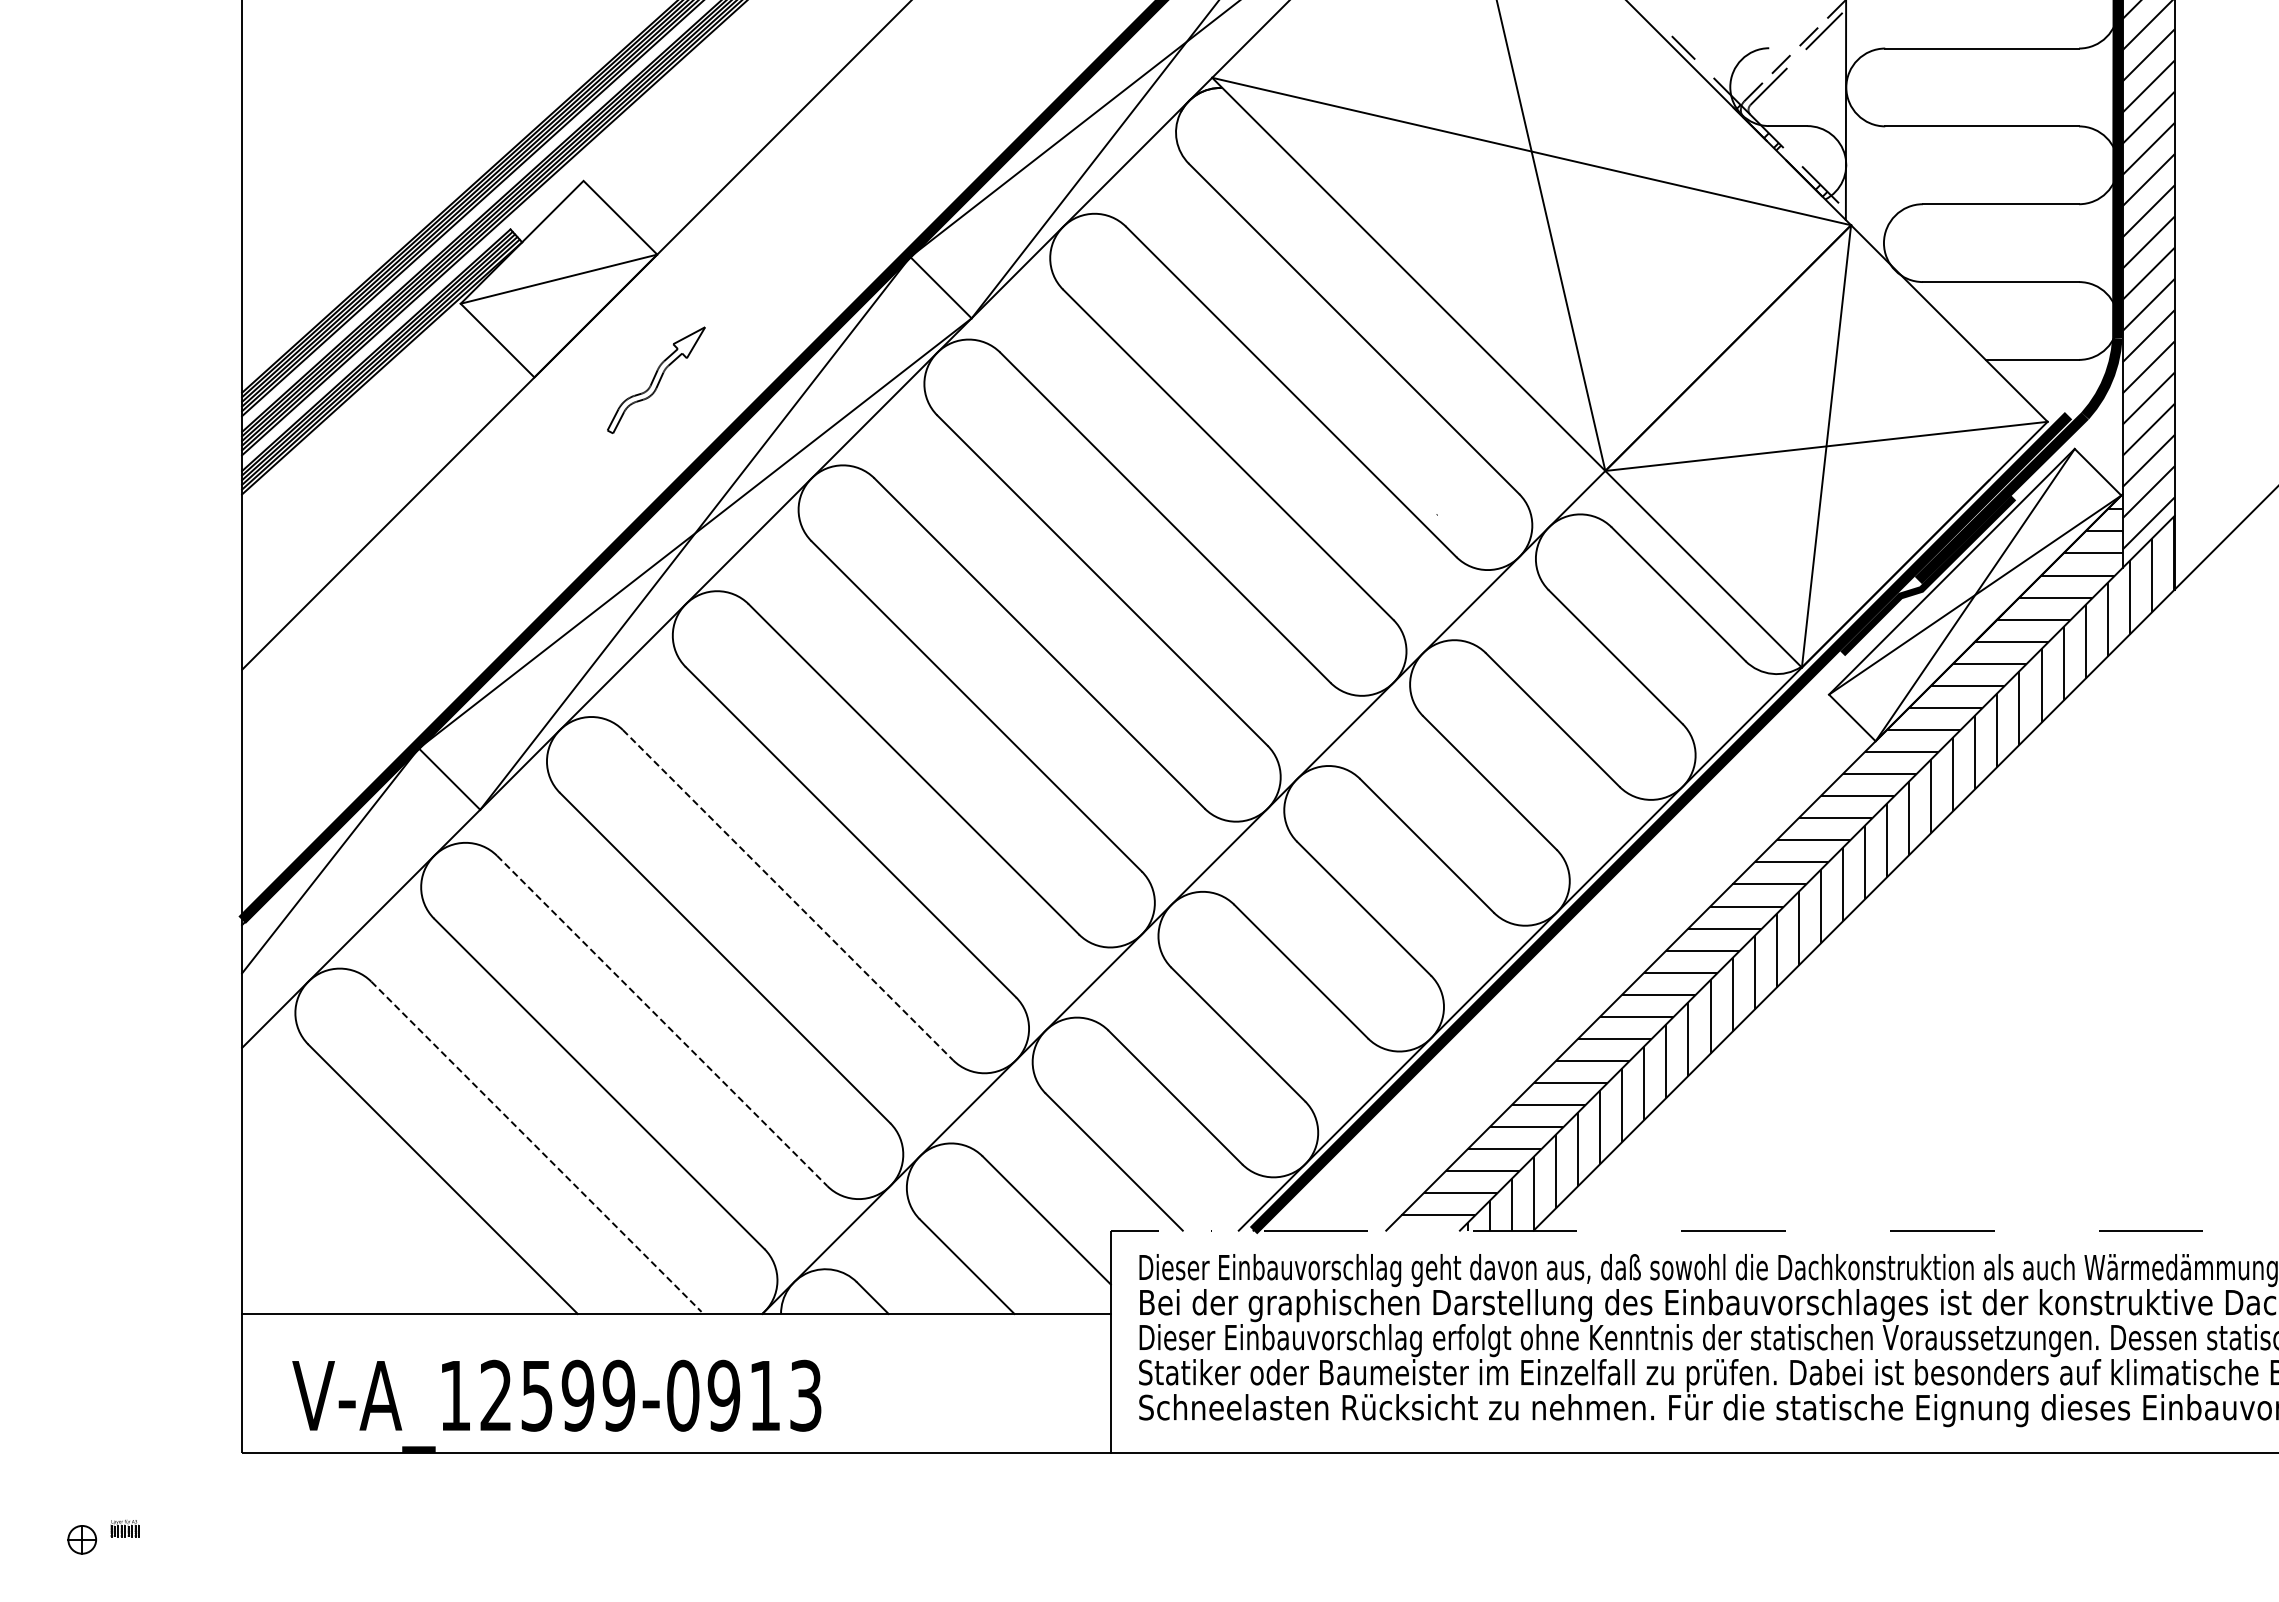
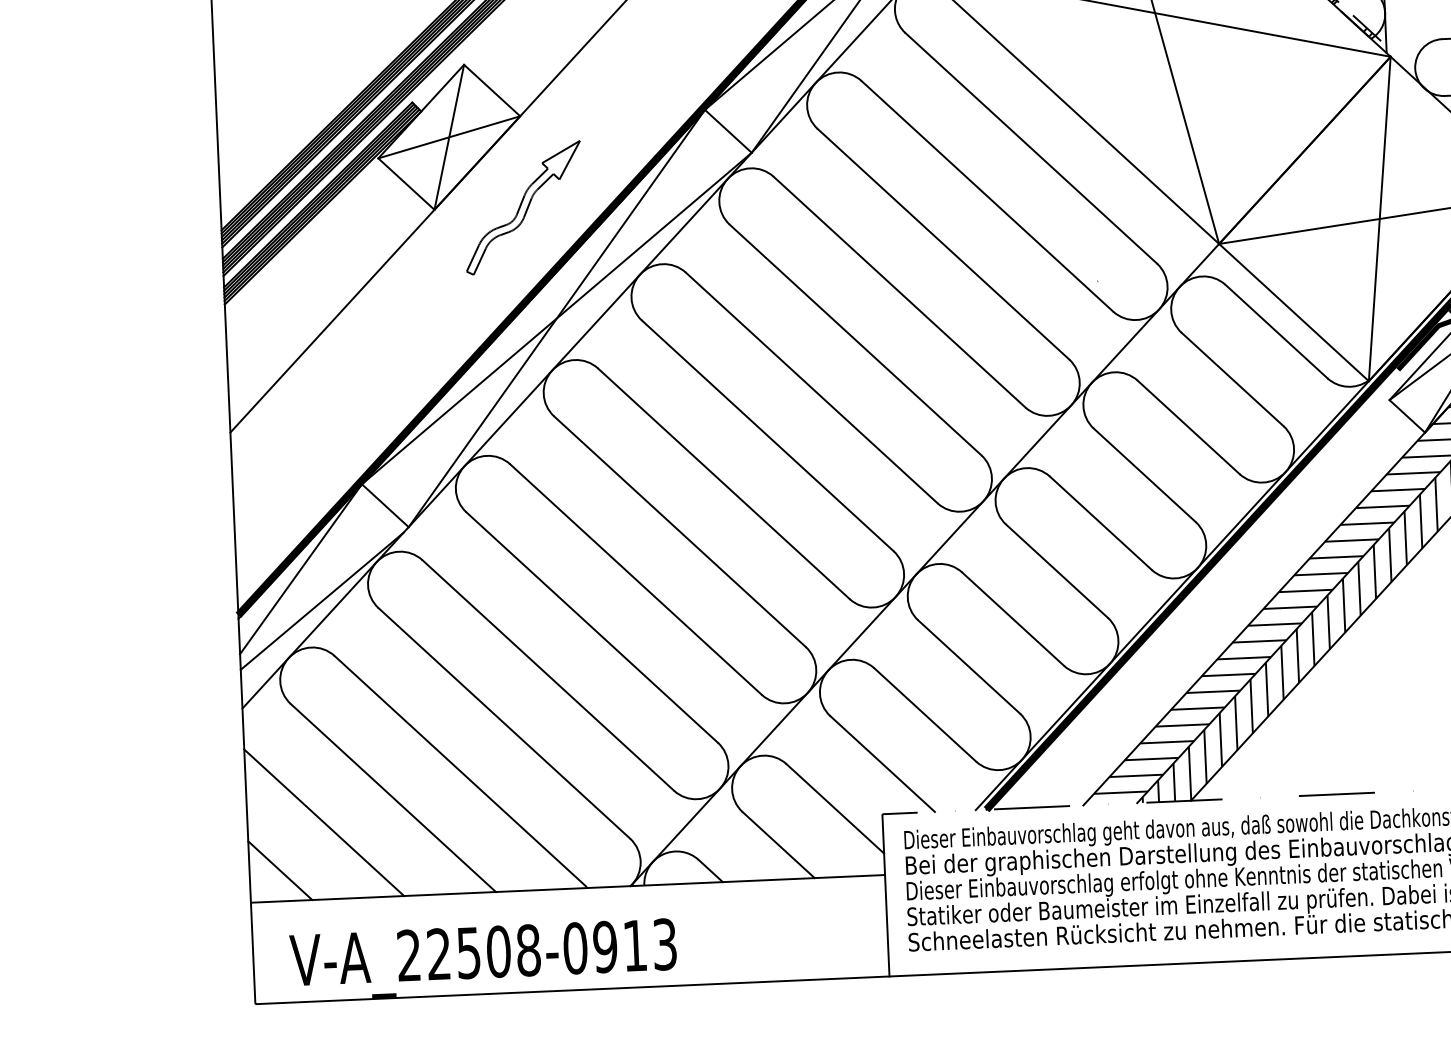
line: (558, 278) -> (448, 136), added
part: (656, 380) -> (523, 208), size x1.67
line: (788, 895) -> (636, 579), dashed -> solid
line: (357, 905) -> (322, 600), added
line: (662, 1020) -> (548, 675), dashed -> solid
line: (536, 1146) -> (460, 771), dashed -> solid
line: (347, 1208) -> (324, 822), added
line: (284, 1271) -> (280, 870), added
text: (537, 1395) -> (469, 952), V-A_12599-0913 -> V-A_22508-0913

